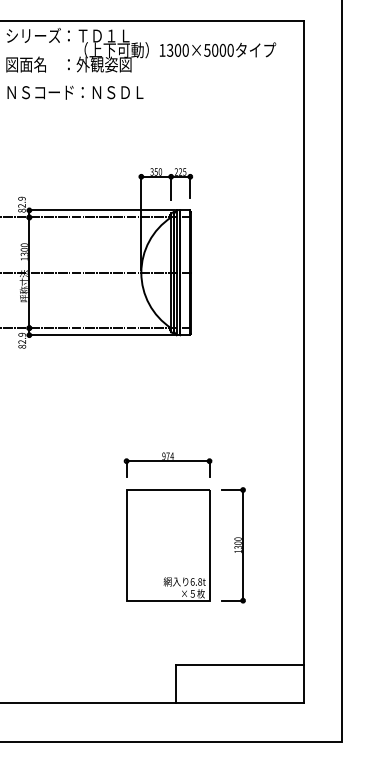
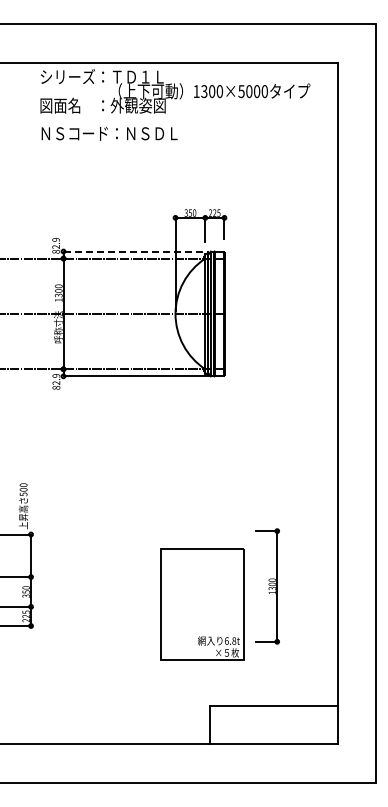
line: (102, 210) -> (136, 251), solid -> dashed
part: (168, 464) -> (202, 505), removed
part: (168, 545) -> (202, 604), moved

